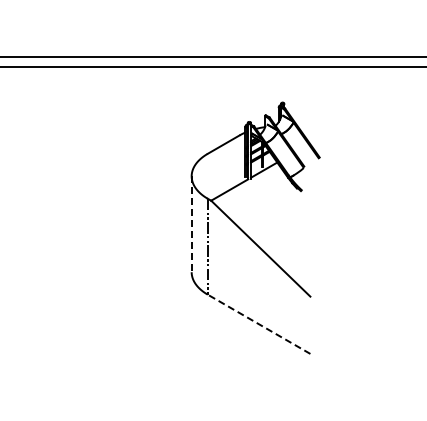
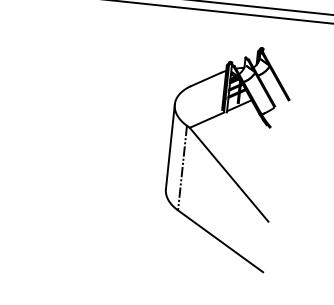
line: (191, 224) -> (170, 146), dashed -> solid
line: (258, 324) -> (220, 241), dashed -> solid

